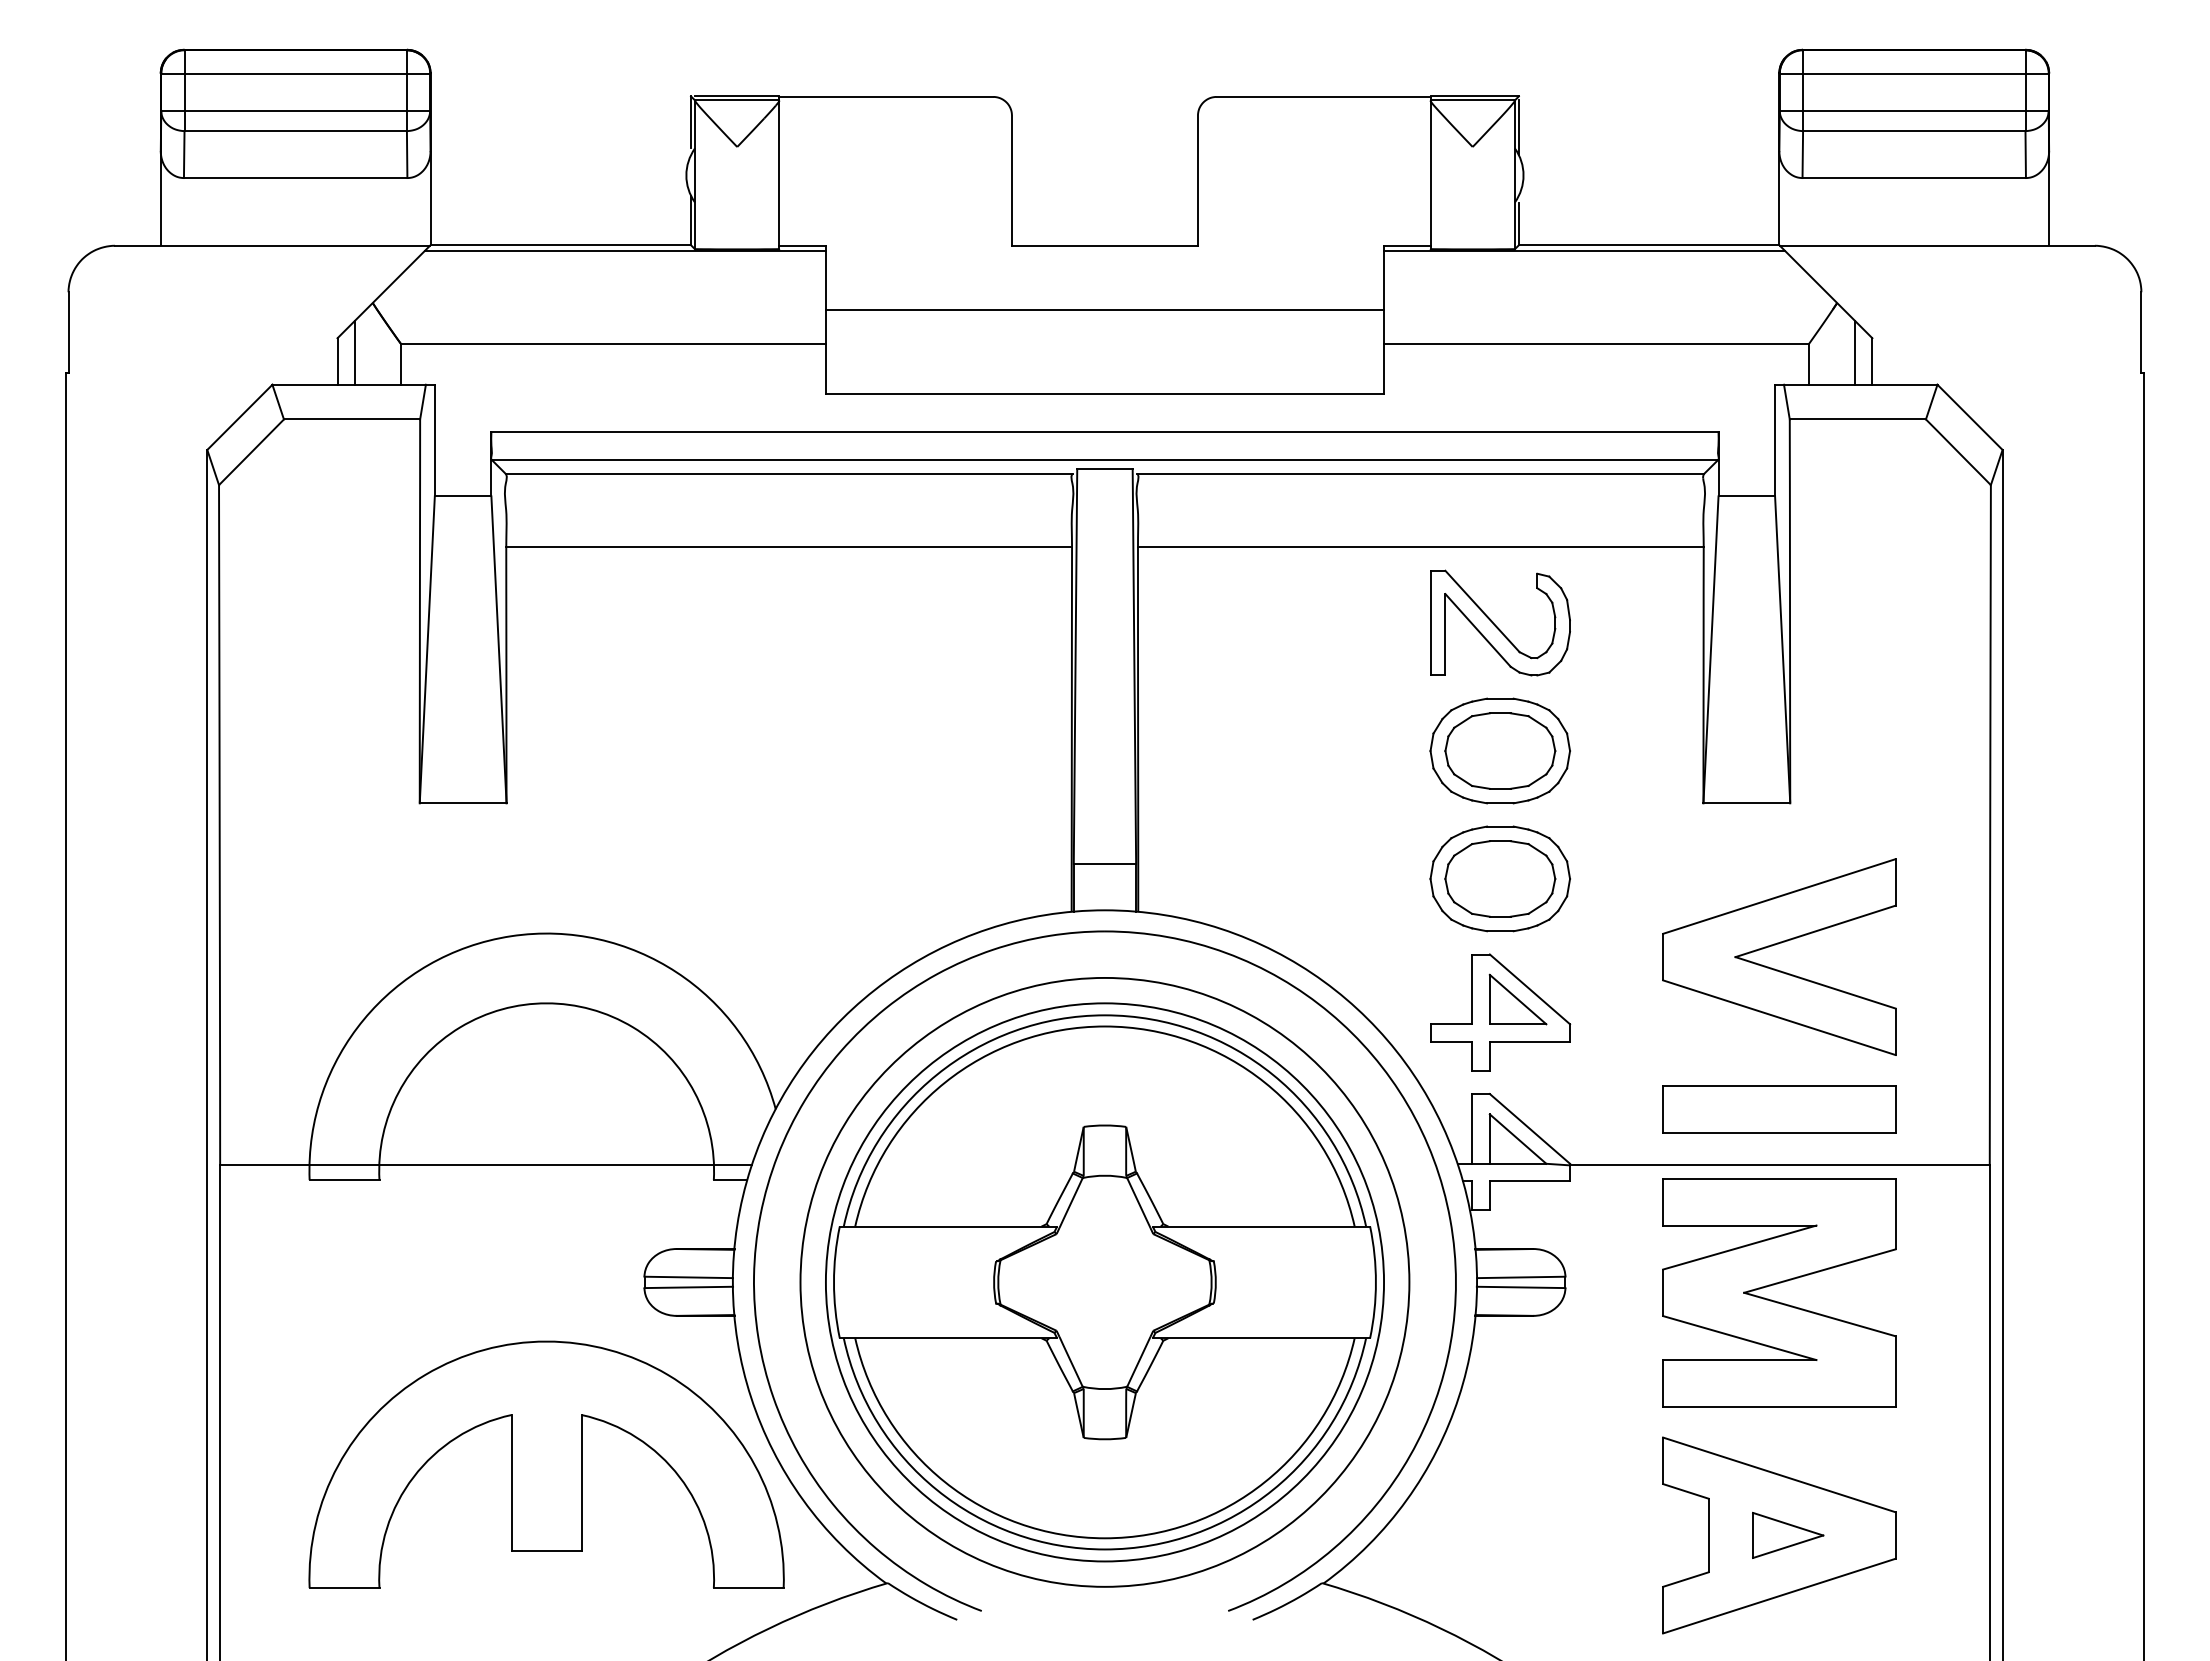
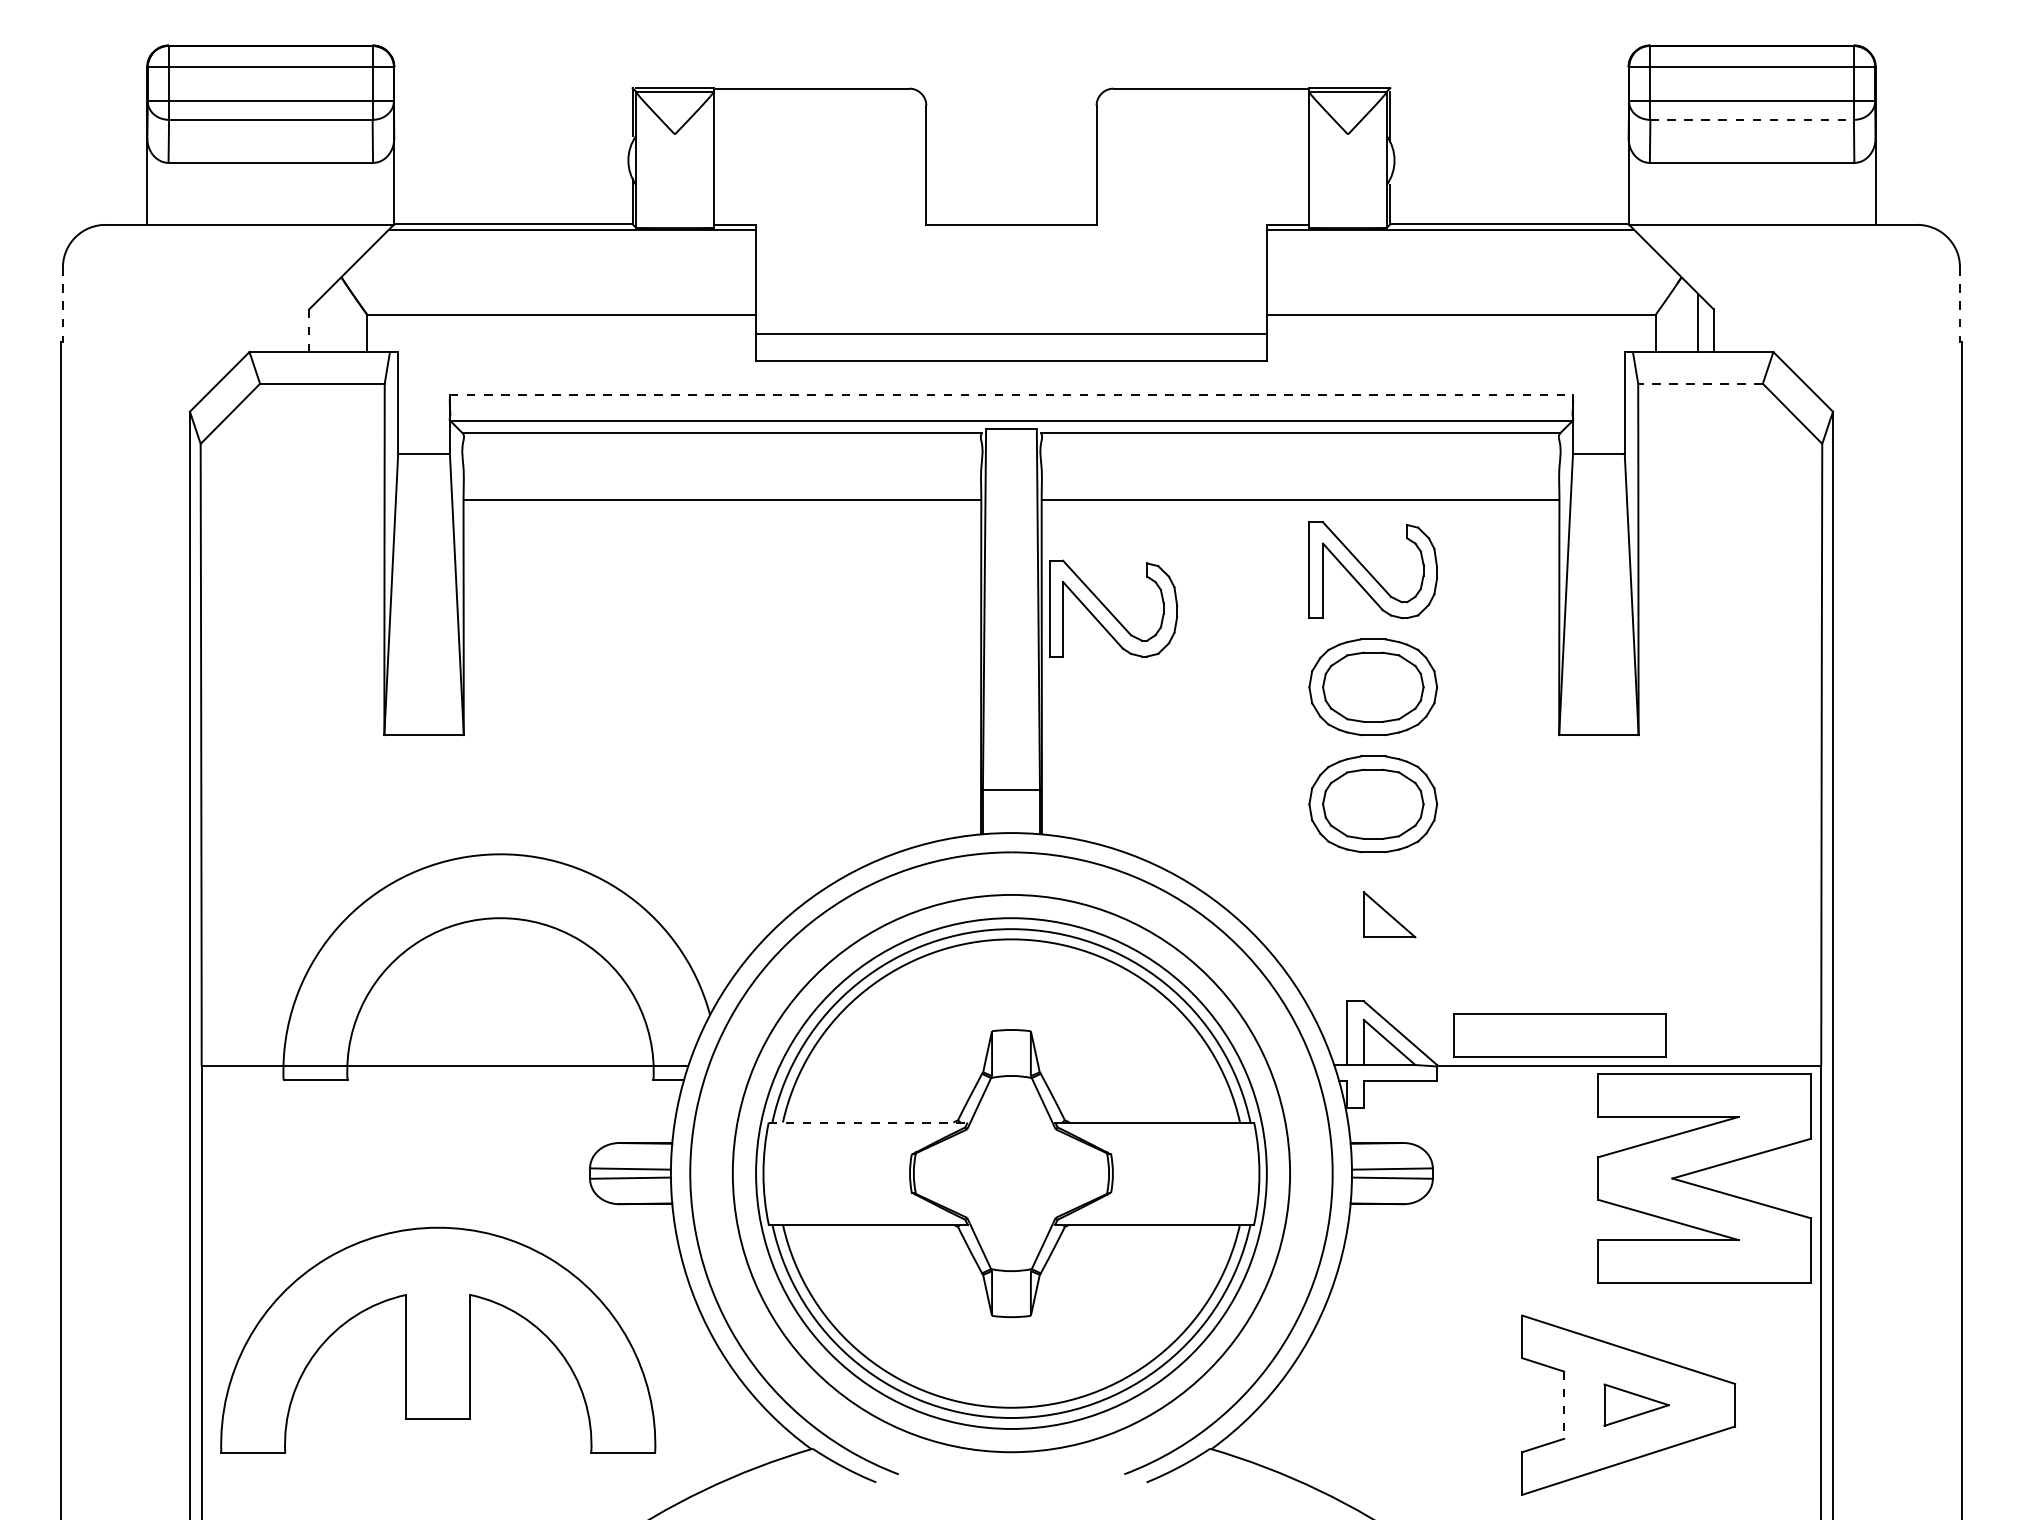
line: (1914, 131) -> (1752, 120), solid -> dashed
line: (1104, 310) -> (1011, 334), moved
line: (68, 332) -> (62, 304), solid -> dashed
line: (2141, 332) -> (1960, 304), solid -> dashed
line: (354, 352) -> (324, 322), removed
line: (337, 361) -> (309, 330), solid -> dashed
line: (1857, 419) -> (1700, 383), solid -> dashed
line: (1104, 431) -> (1011, 394), solid -> dashed
part: (1216, 664) -> (1113, 608), added
part: (1775, 945) -> (1625, 865), removed
part: (1500, 1012) -> (1373, 926), removed
part: (1779, 1109) -> (1560, 1035), moved
line: (948, 1226) -> (868, 1122), solid -> dashed
part: (1777, 1284) -> (1702, 1170), moved
part: (546, 1464) -> (438, 1340), moved
line: (1708, 1535) -> (1563, 1405), solid -> dashed

